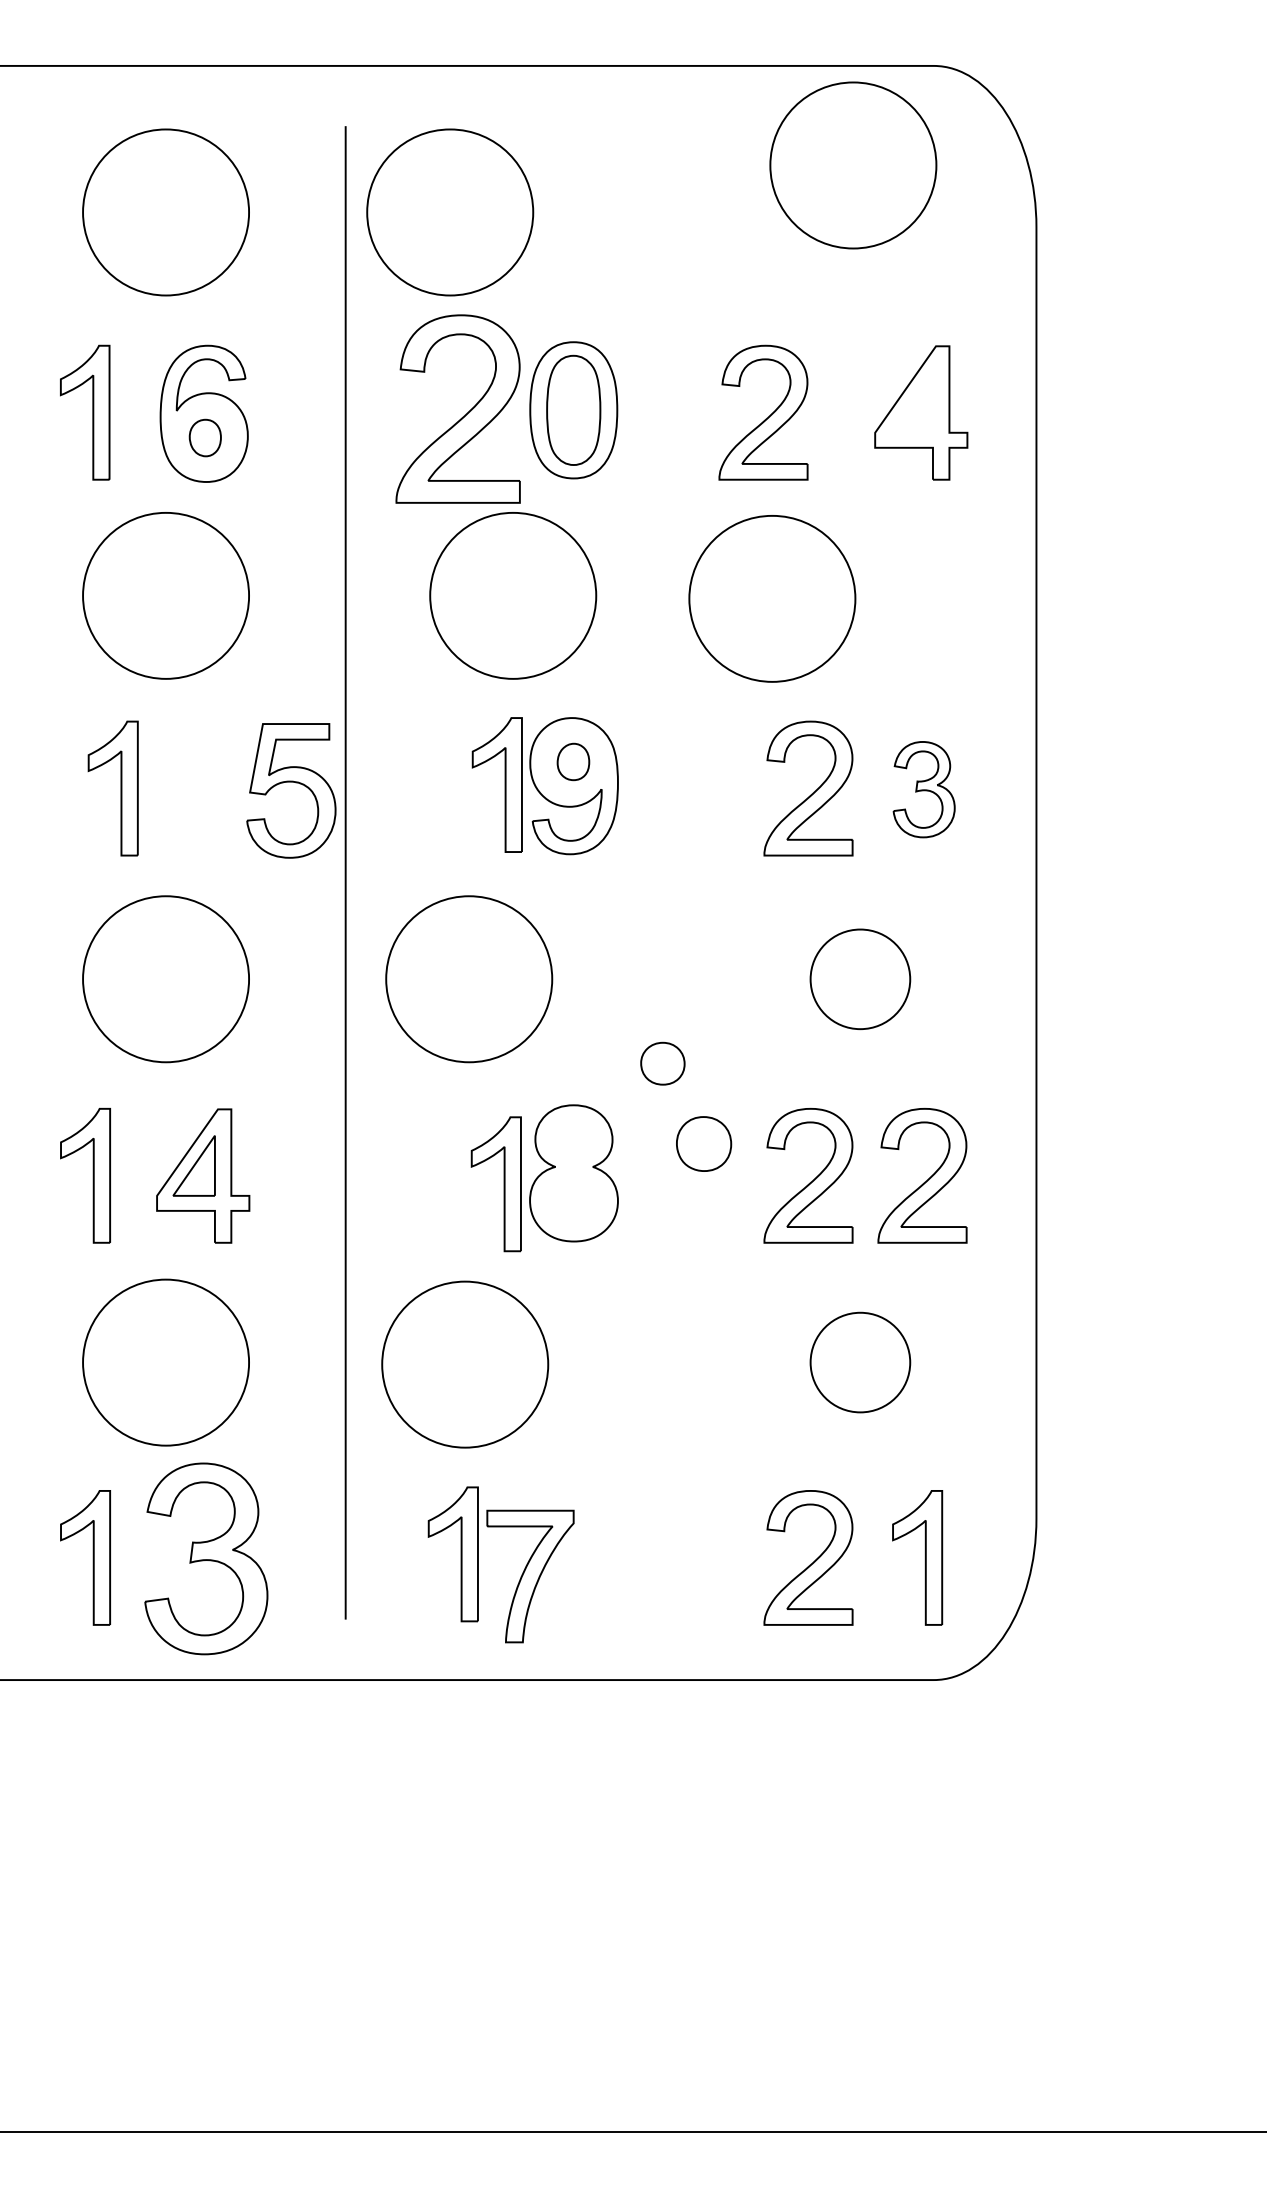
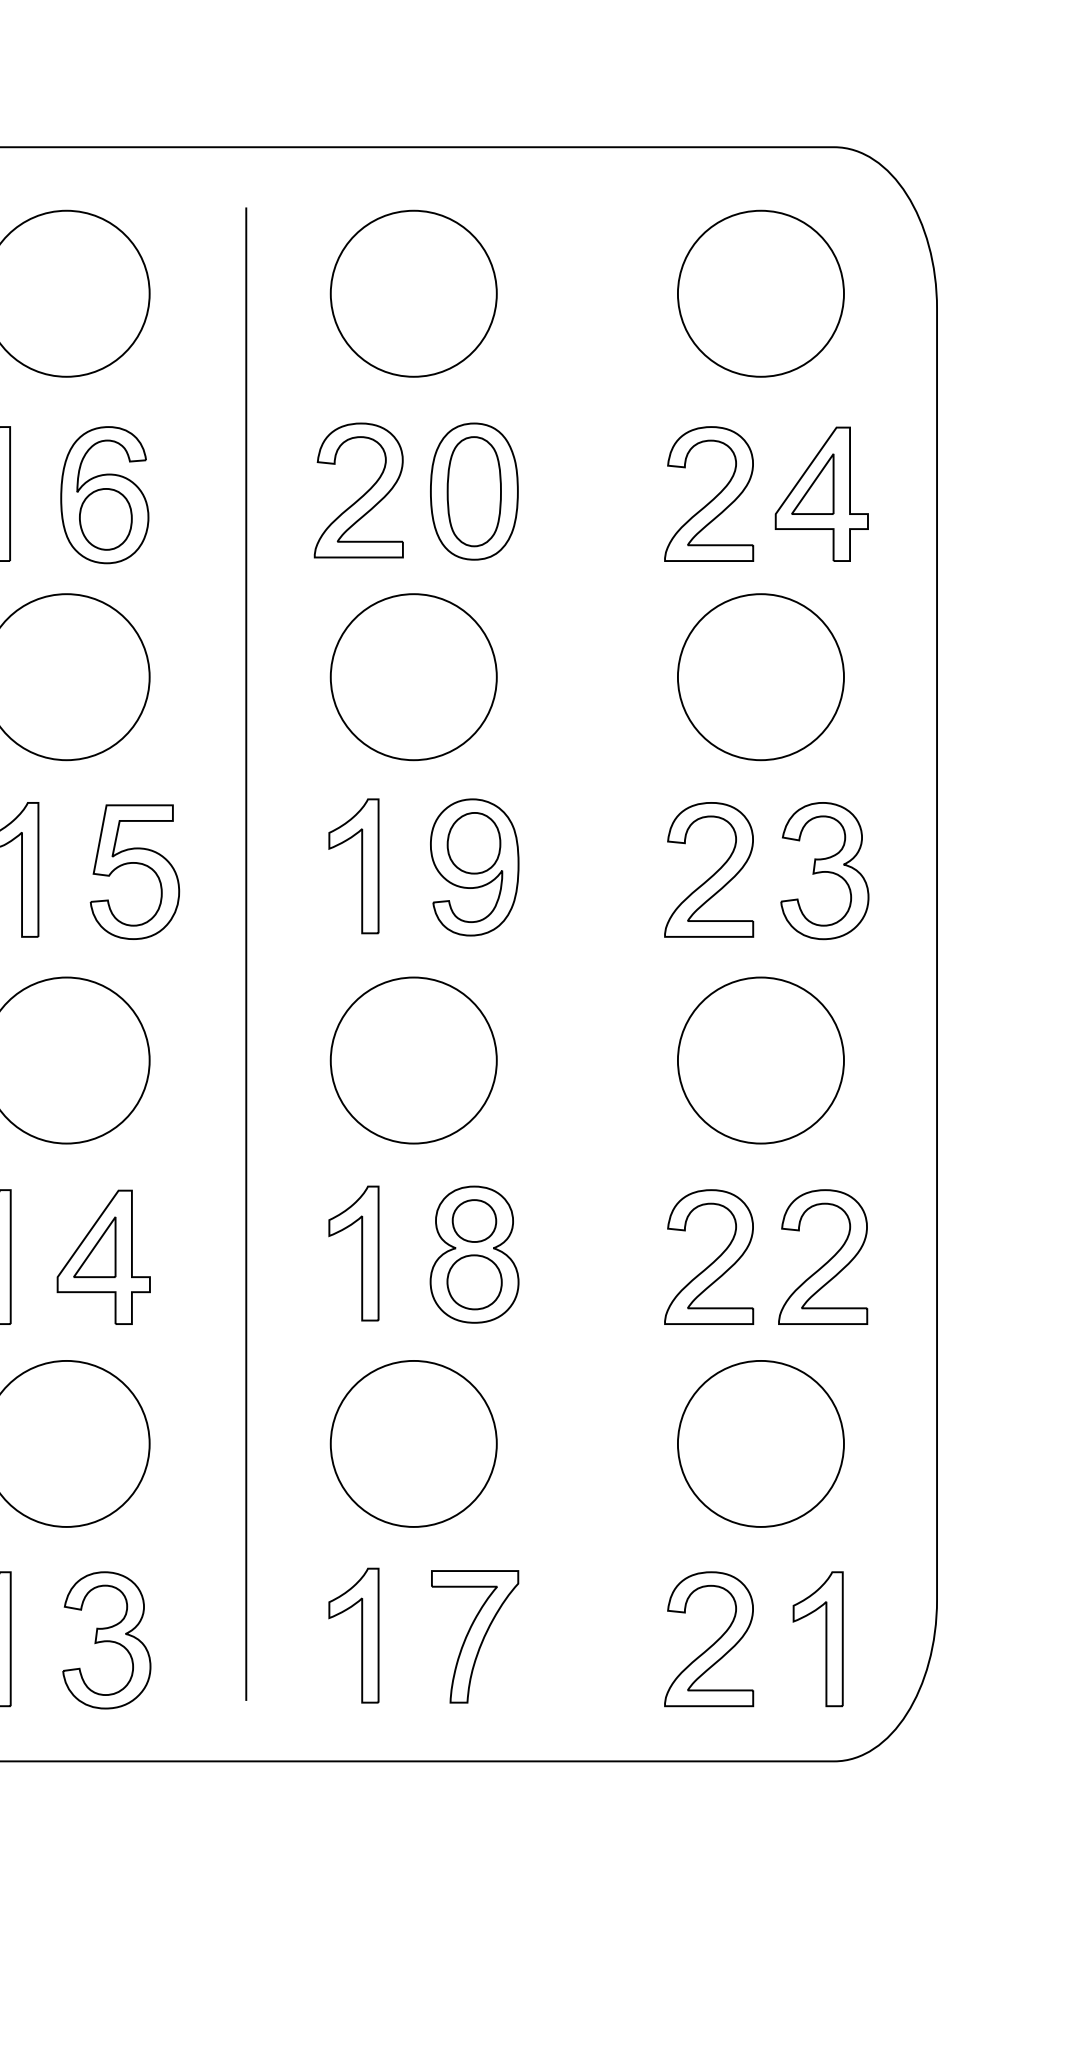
part: (853, 165) -> (761, 293), moved
part: (450, 212) -> (414, 293), moved
part: (911, 402) -> (812, 483), added
part: (458, 409) -> (359, 490), size x0.71
part: (765, 418) -> (711, 499), moved
part: (205, 437) -> (106, 518), size x1.67
part: (772, 598) -> (761, 676), moved
part: (573, 761) -> (474, 842), size x1.67
part: (291, 782) -> (135, 863), moved
part: (504, 784) -> (361, 865), moved
part: (923, 789) -> (824, 870), size x1.43
part: (469, 979) -> (414, 1060), moved
part: (860, 979) -> (761, 1060), size x1.67
part: (662, 1063) -> (474, 1220), moved
part: (704, 1143) -> (475, 1281), moved
part: (503, 1184) -> (361, 1253), moved
part: (860, 1362) -> (761, 1443), size x1.67
part: (465, 1364) -> (414, 1443), moved
part: (205, 1559) -> (106, 1640), size x0.71
part: (530, 1576) -> (475, 1636), moved

